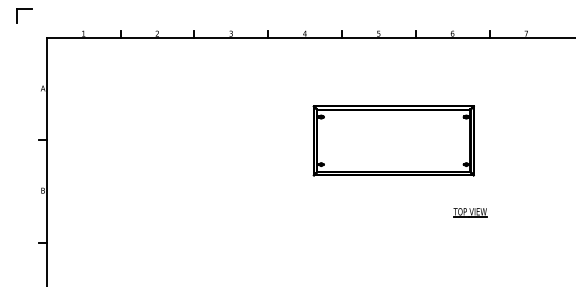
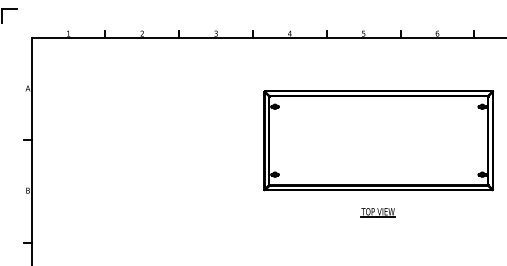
part: (393, 140) -> (378, 140), size x1.43
part: (470, 212) -> (378, 212), moved

